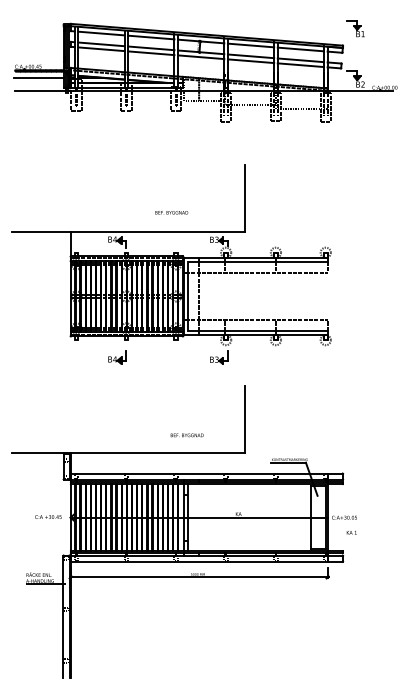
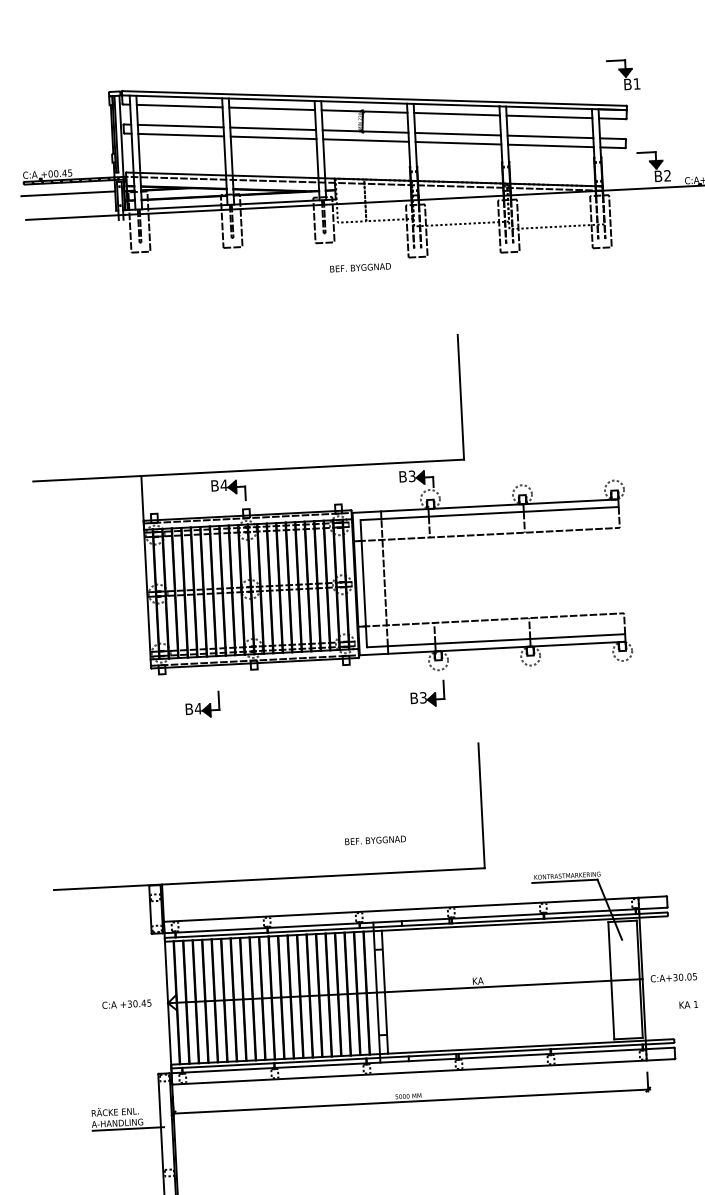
part: (355, 28) -> (622, 74), moved
text: (171, 212) -> (360, 267), moved
part: (117, 357) -> (202, 704), moved

